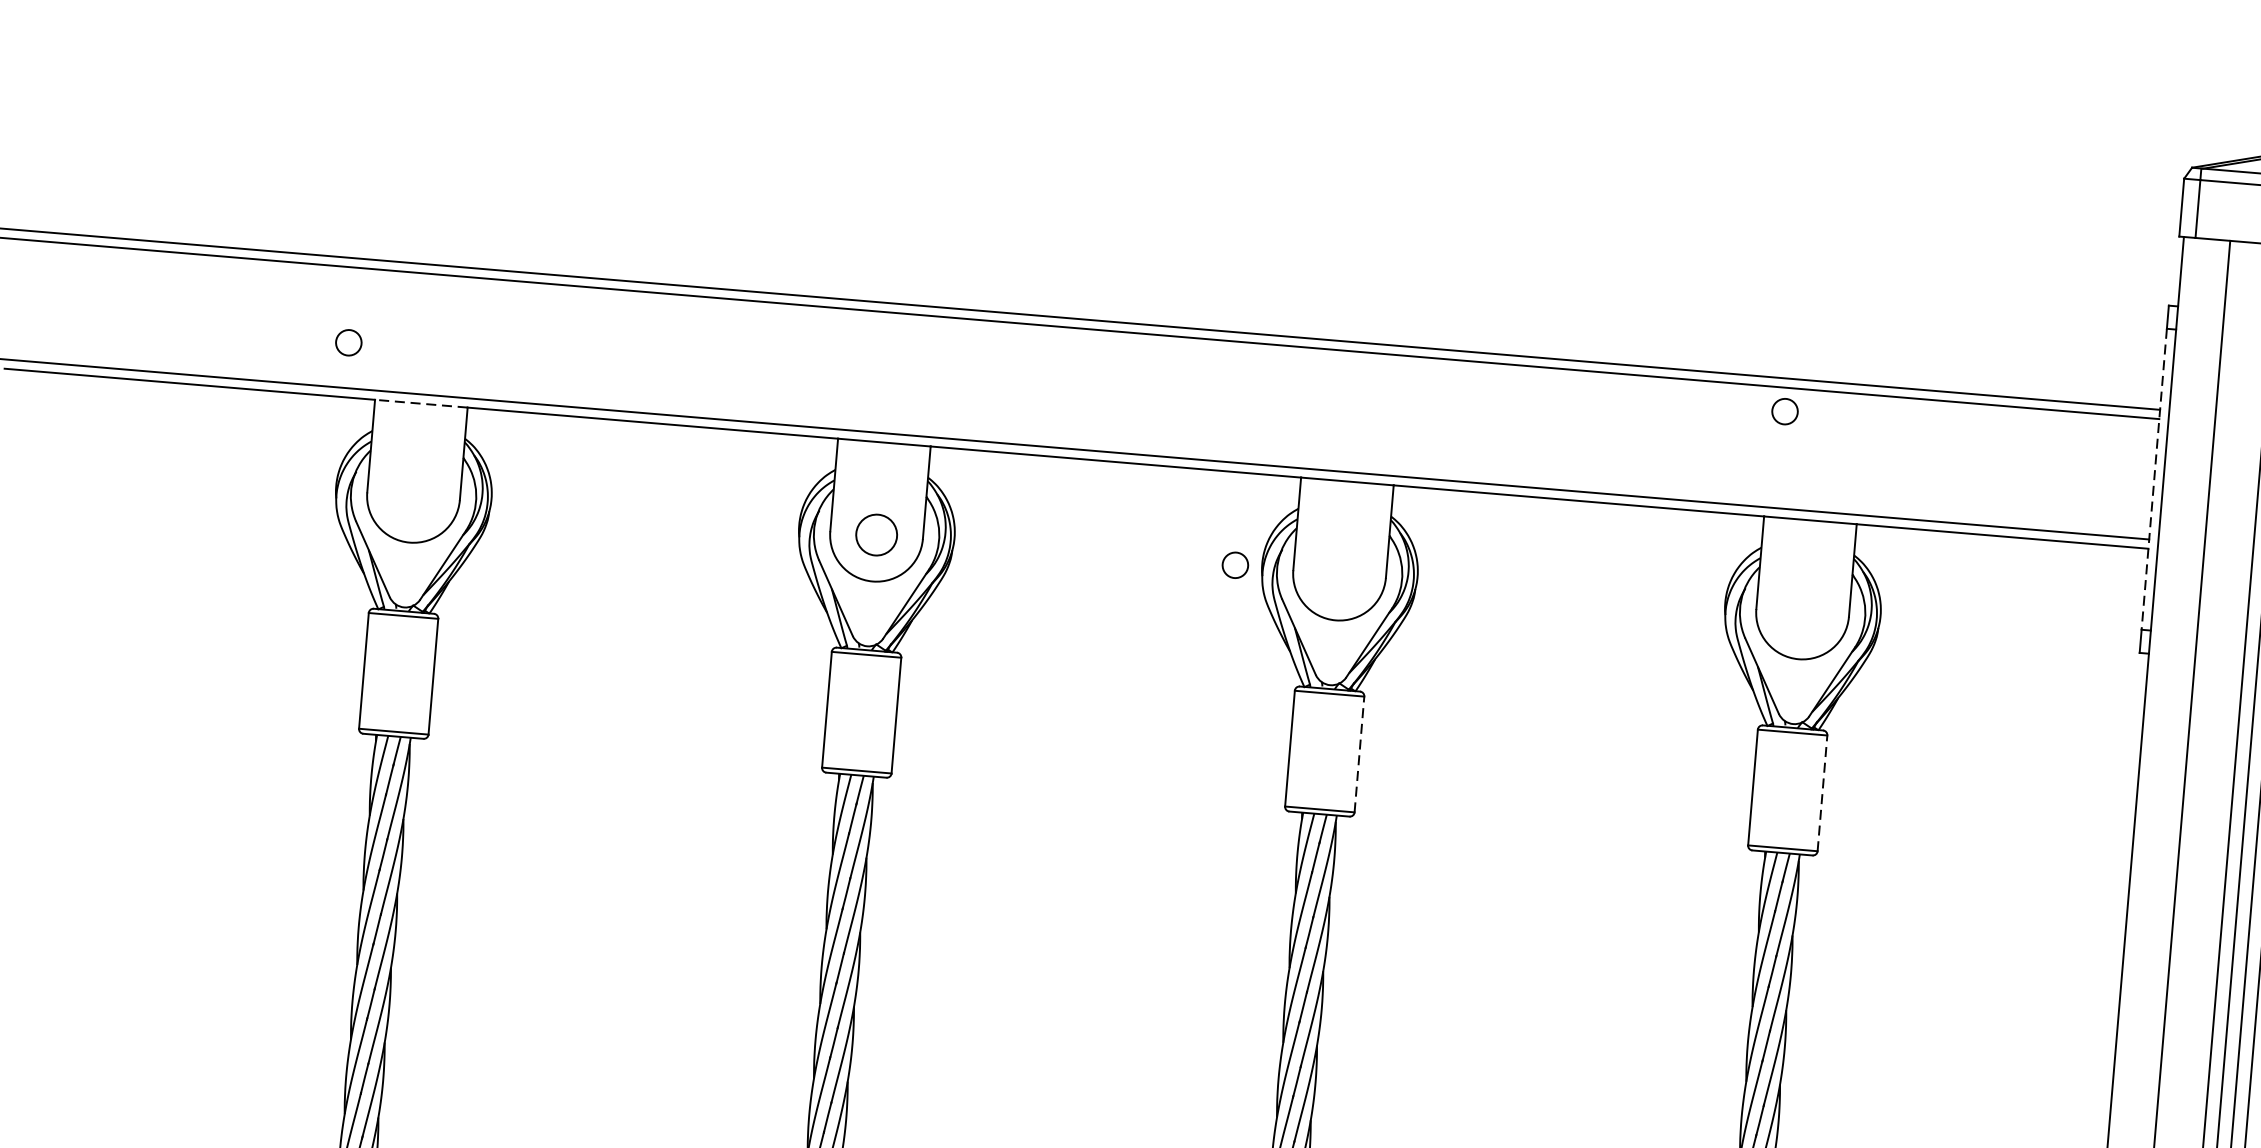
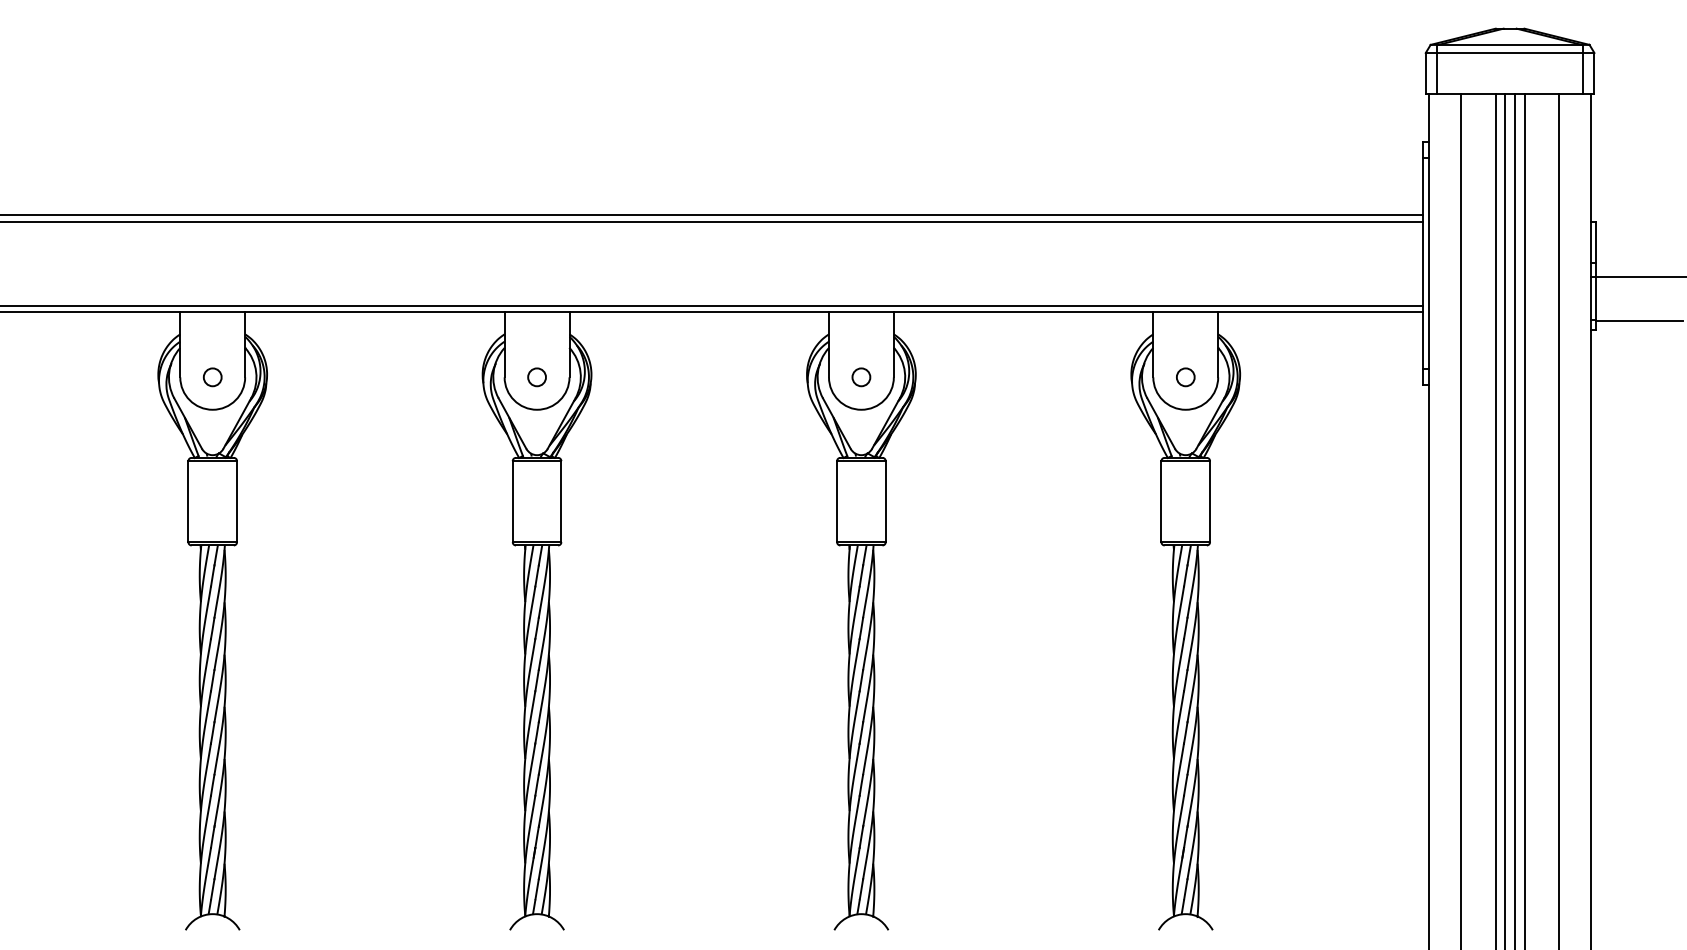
circle: (348, 342) -> (212, 377), moved
line: (421, 403) -> (212, 312), dashed -> solid
circle: (1784, 411) -> (1185, 377), moved
line: (2154, 480) -> (1422, 264), dashed -> solid
circle: (875, 535) -> (536, 377), size x0.62
circle: (1235, 565) -> (861, 377), moved
line: (1359, 754) -> (885, 501), dashed -> solid
line: (1823, 793) -> (1210, 501), dashed -> solid

